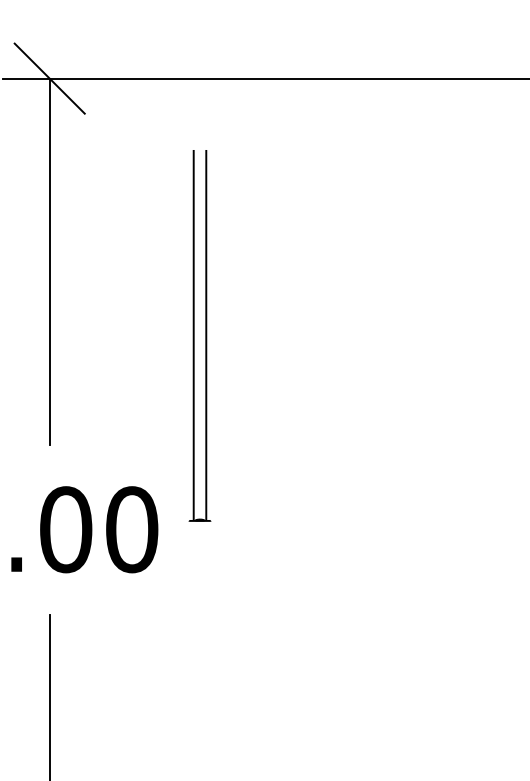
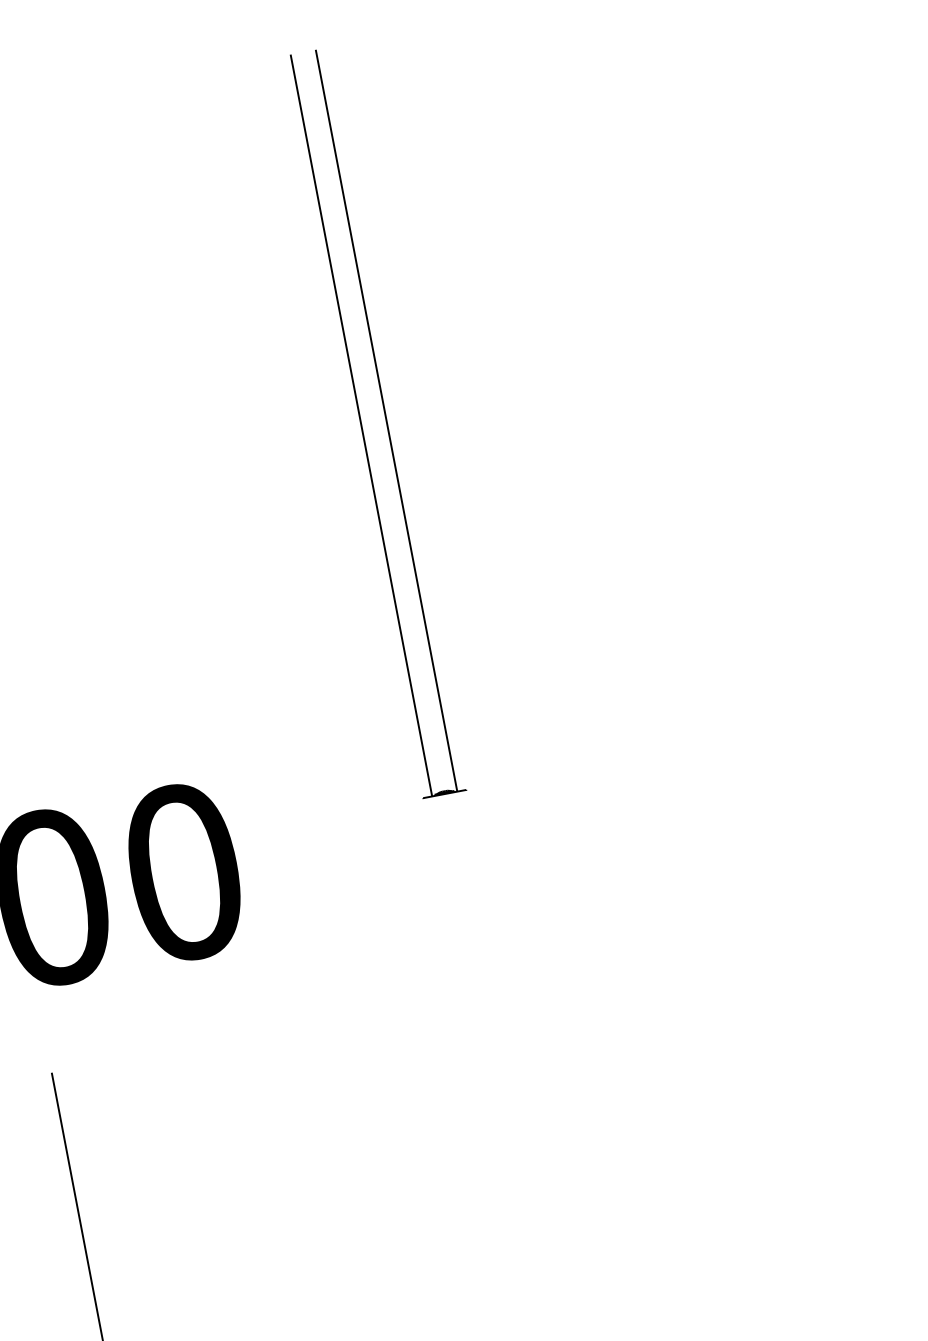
part: (199, 335) -> (373, 423), moved

